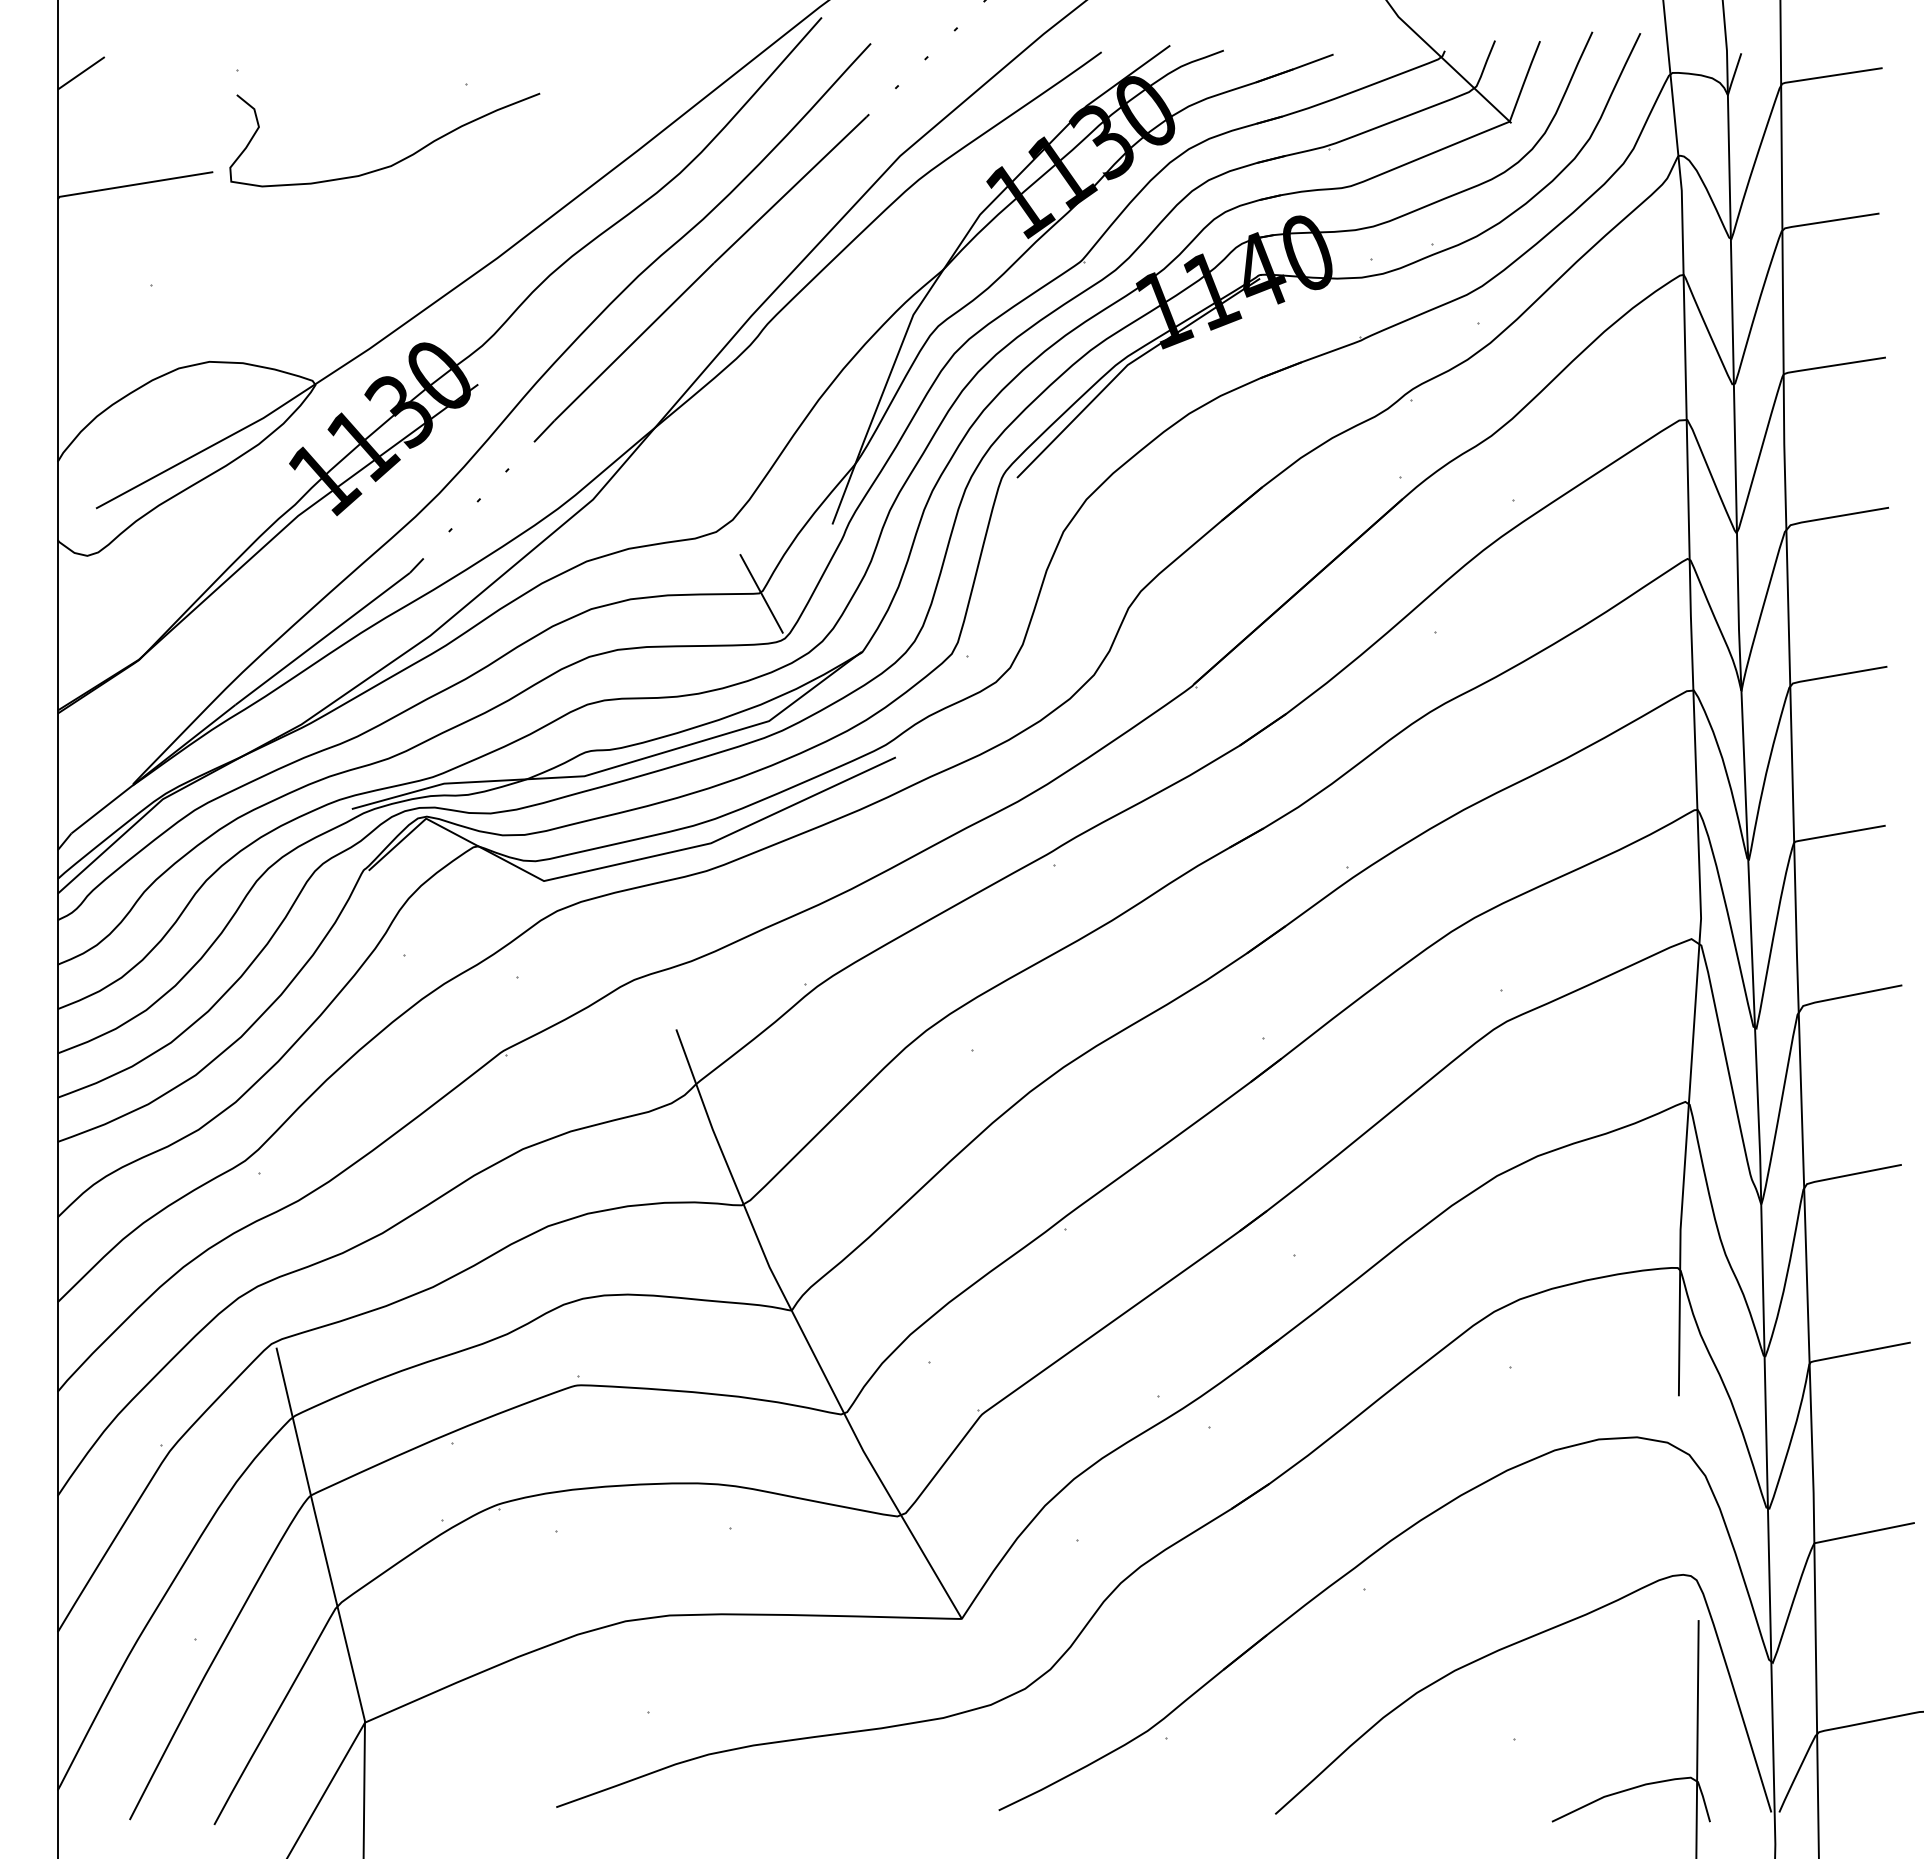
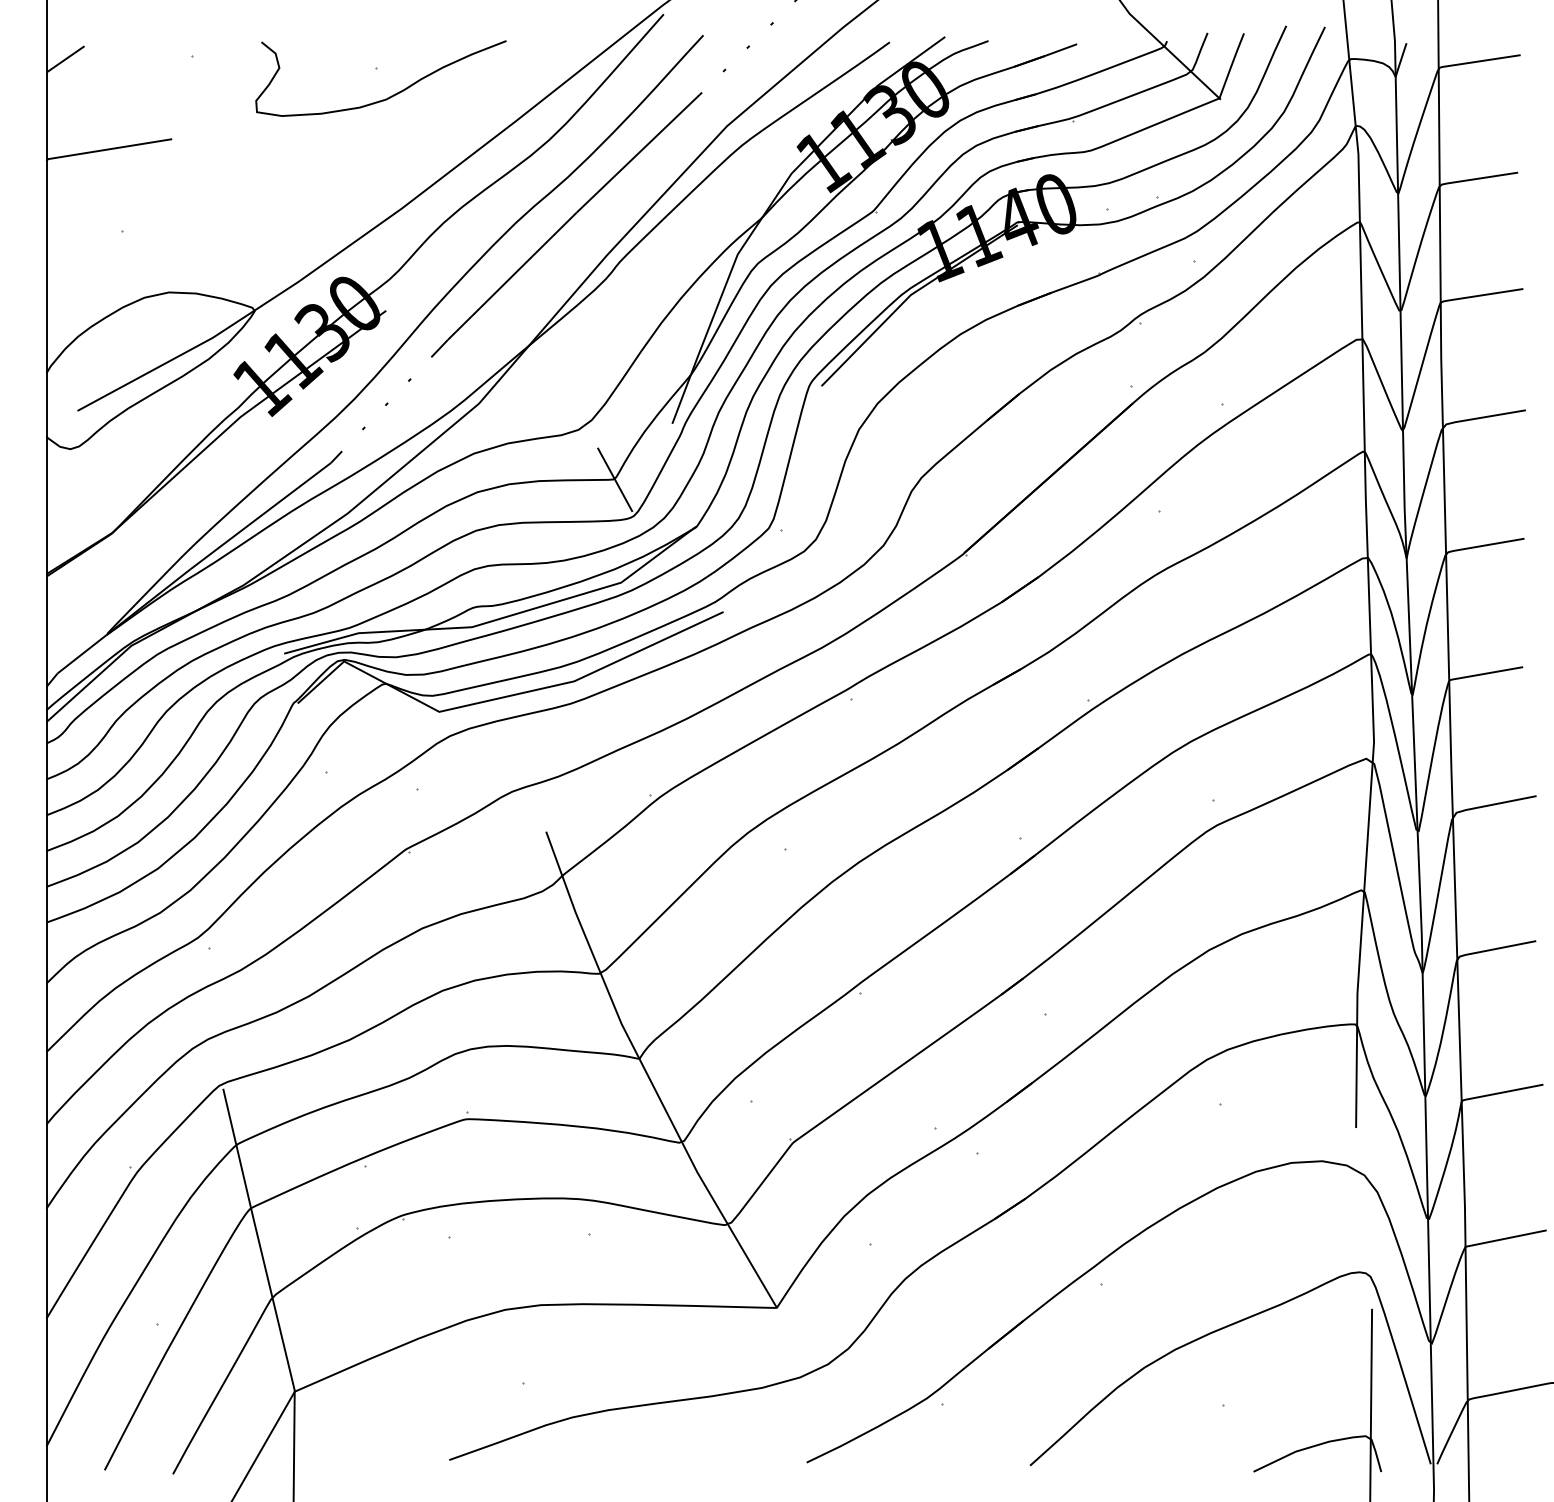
curve: (395, 162) -> (389, 96), moved

